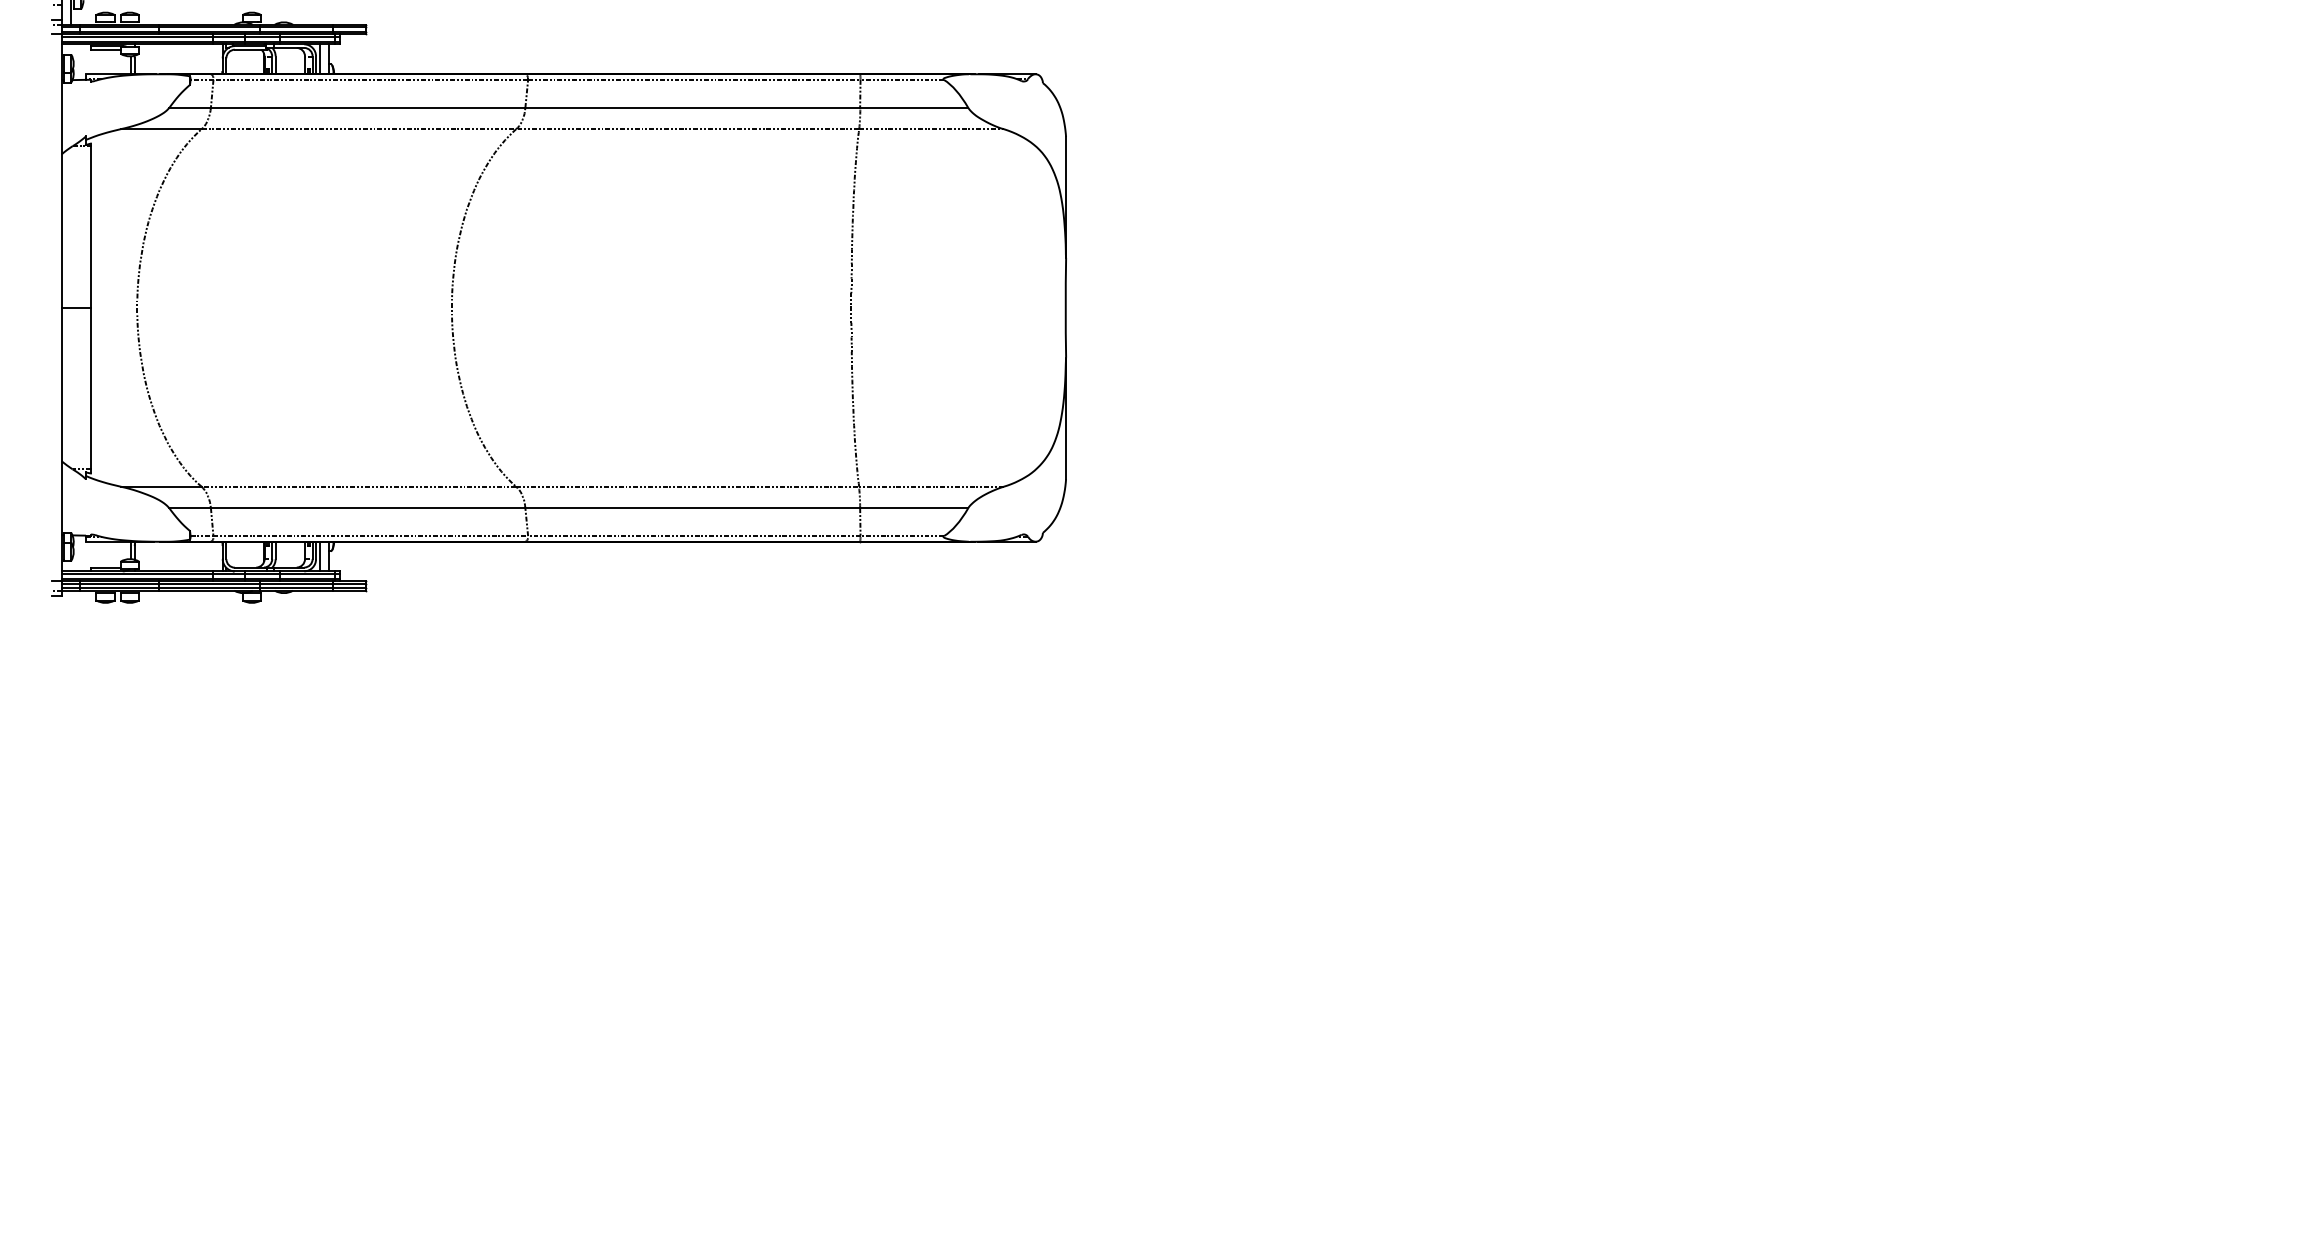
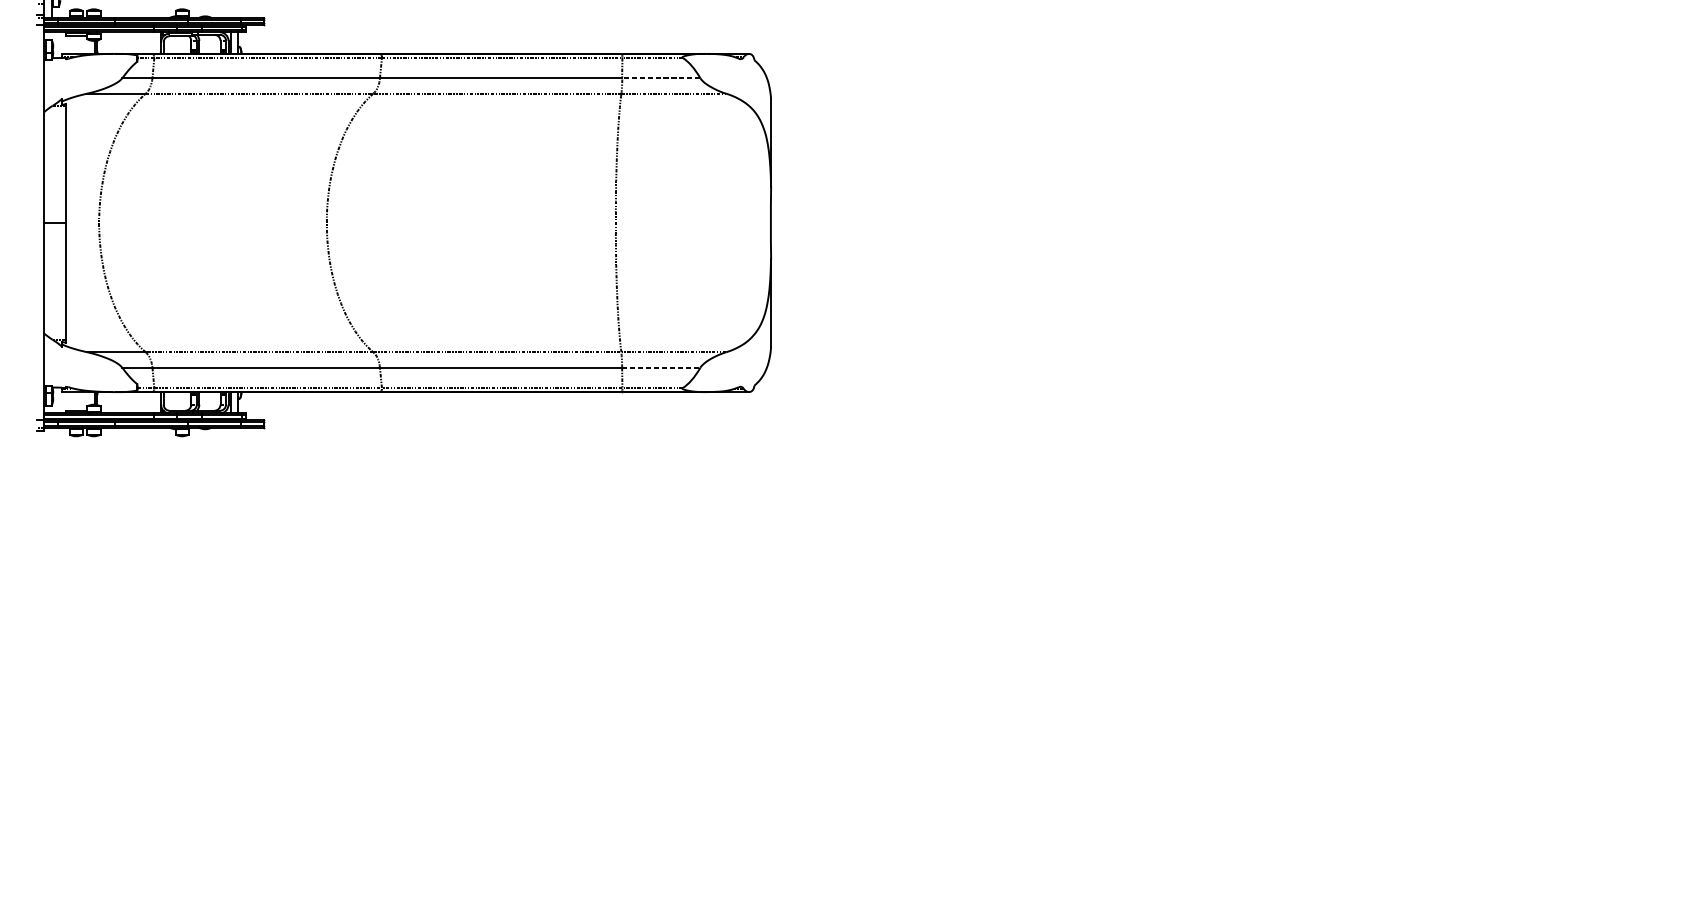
line: (913, 107) -> (660, 77), solid -> dashed
line: (914, 508) -> (661, 368), solid -> dashed

